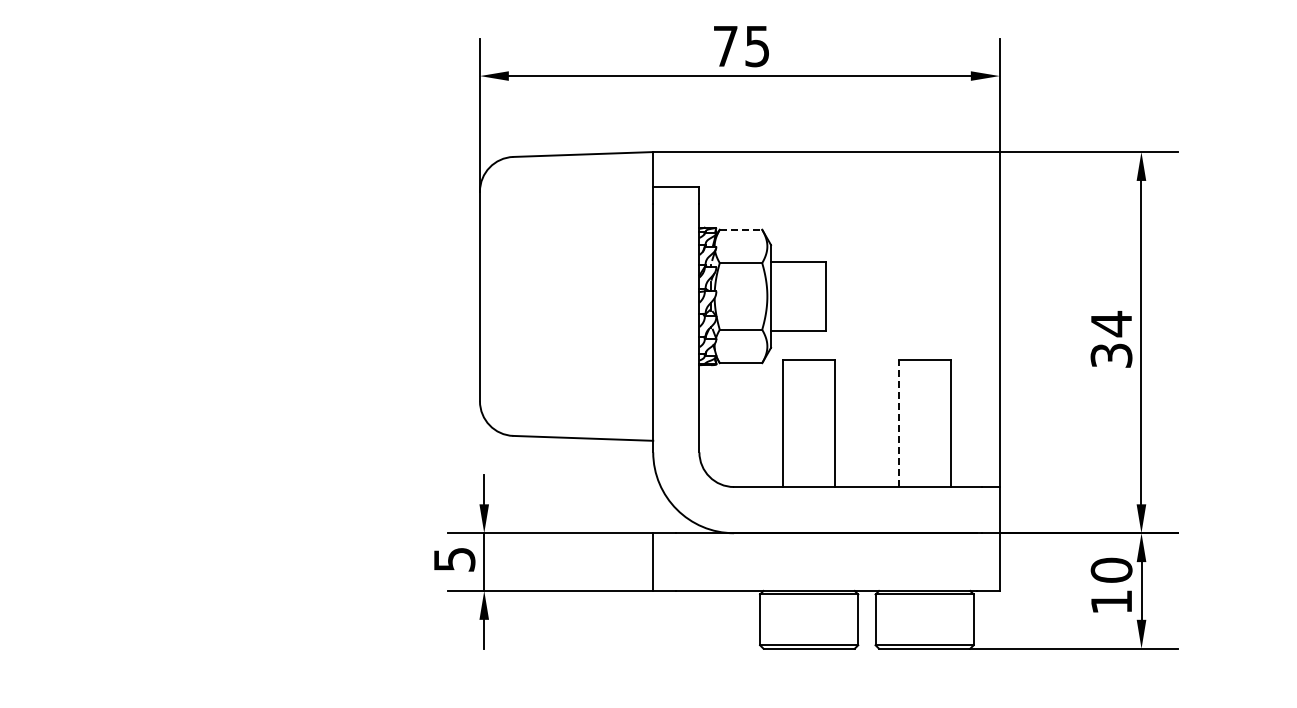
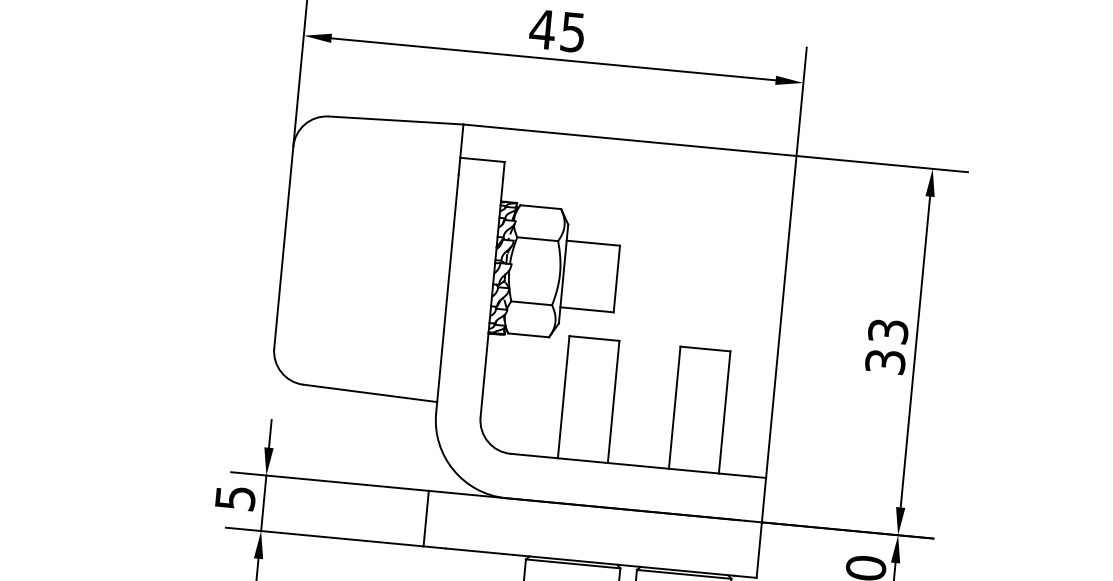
text: (725, 46) -> (542, 29), 75 -> 45
line: (741, 229) -> (541, 206), dashed -> solid
text: (1111, 324) -> (888, 331), 34 -> 33
line: (898, 423) -> (674, 407), dashed -> solid

